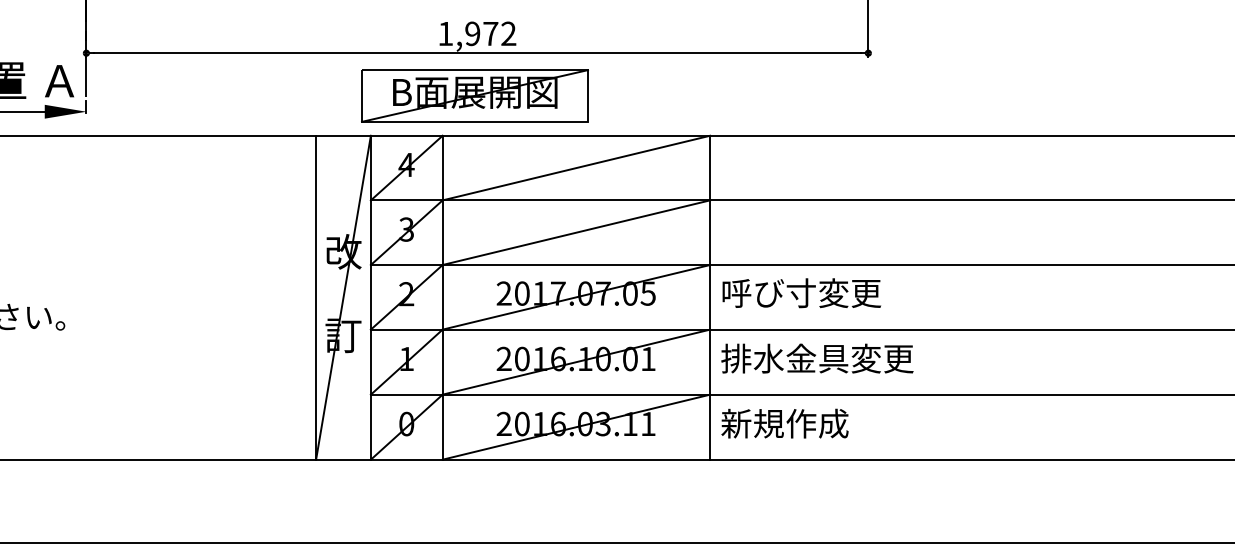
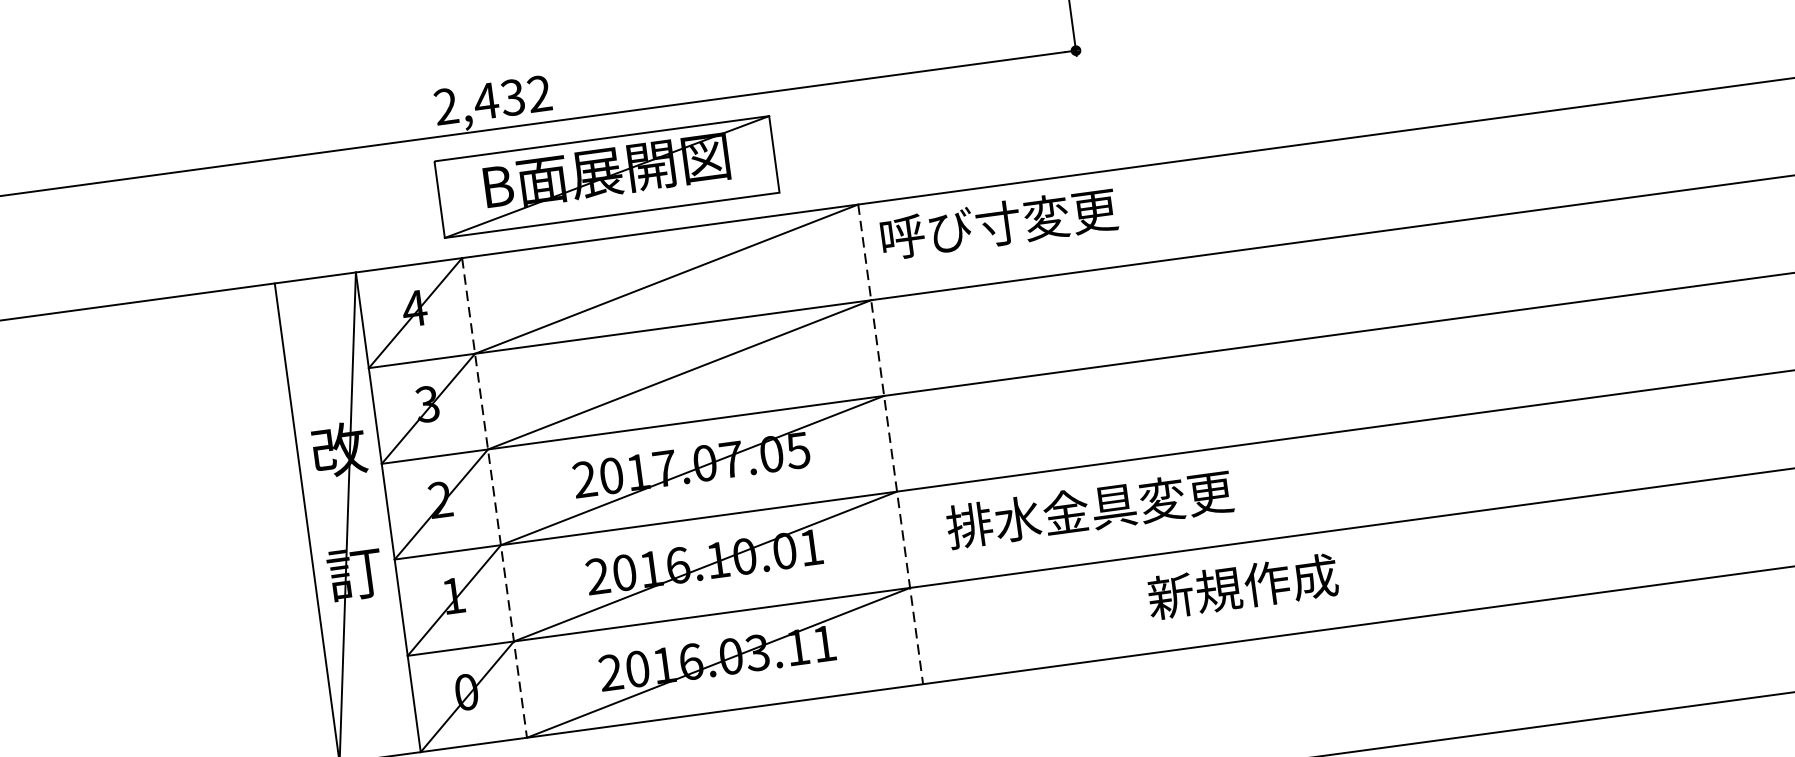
text: (468, 33) -> (479, 101), 1,972 -> 2,432
part: (474, 95) -> (606, 176), moved
text: (801, 293) -> (998, 224), moved
line: (442, 297) -> (494, 497), solid -> dashed
line: (710, 297) -> (891, 443), solid -> dashed
text: (817, 358) -> (1089, 509), moved
text: (784, 423) -> (1242, 586), moved

